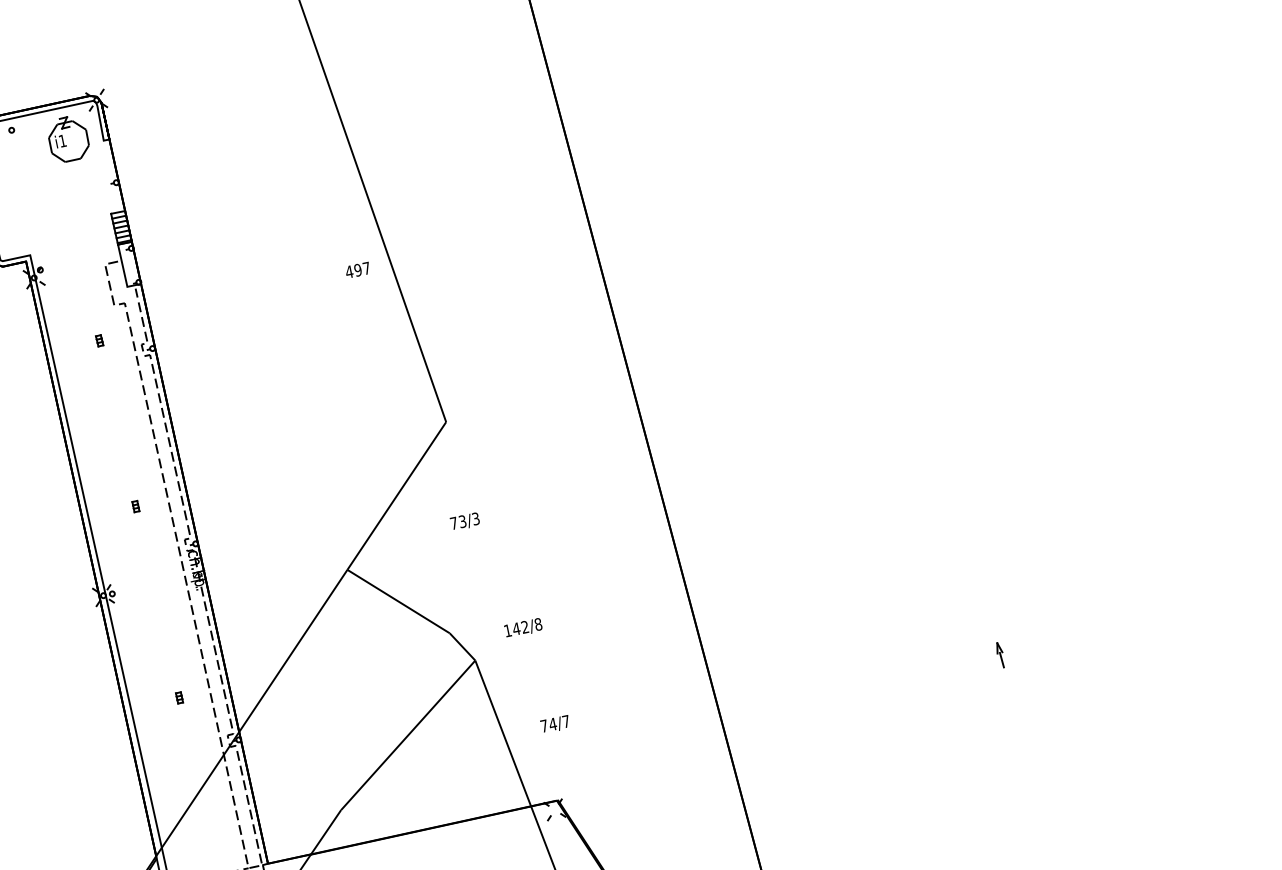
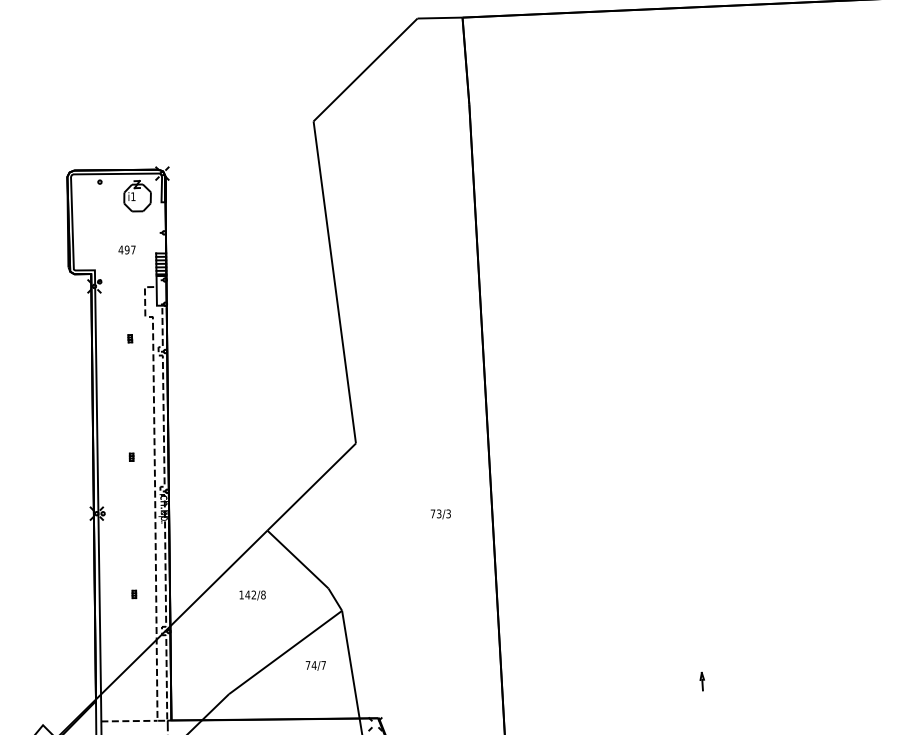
text: (356, 269) -> (126, 249), moved
text: (464, 522) -> (440, 514), moved
text: (523, 628) -> (252, 595), moved
text: (554, 724) -> (315, 665), moved

